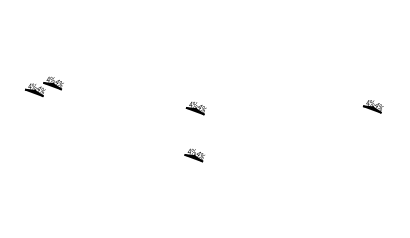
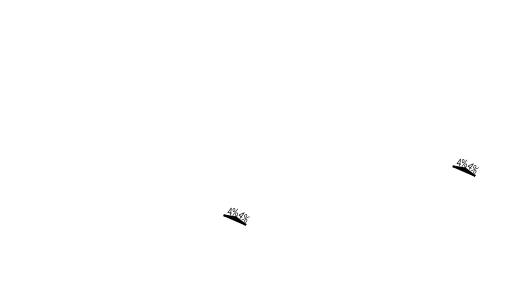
part: (44, 86) -> (51, 118), removed
part: (195, 108) -> (240, 157), removed

